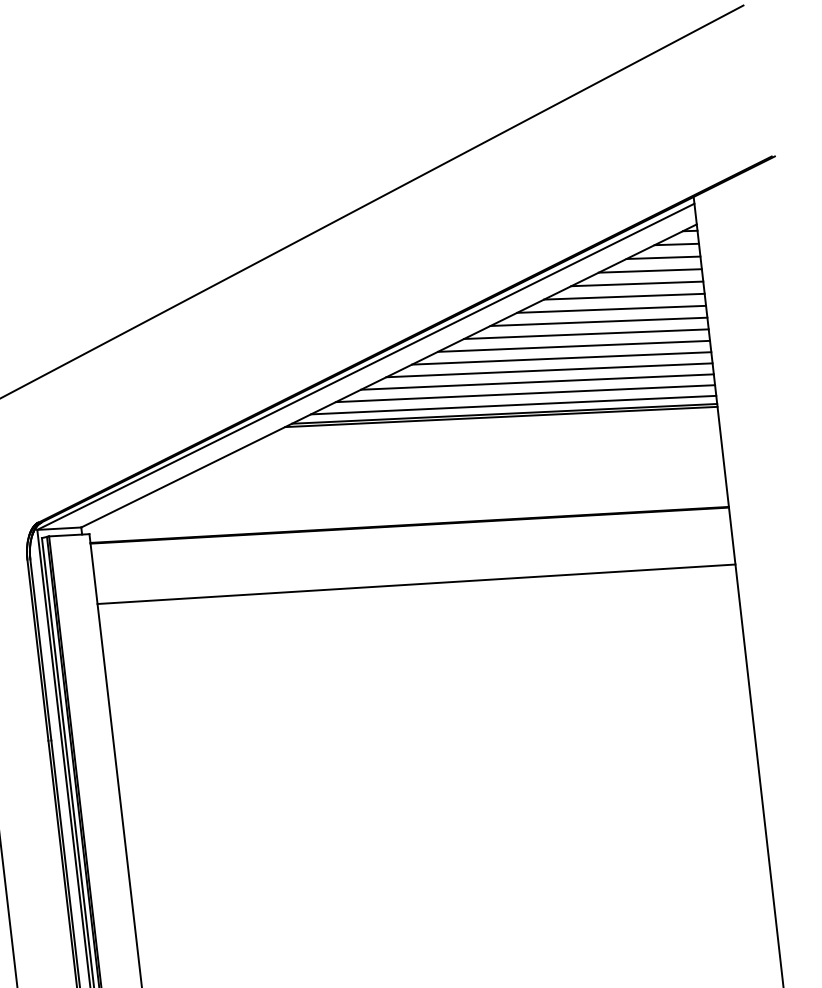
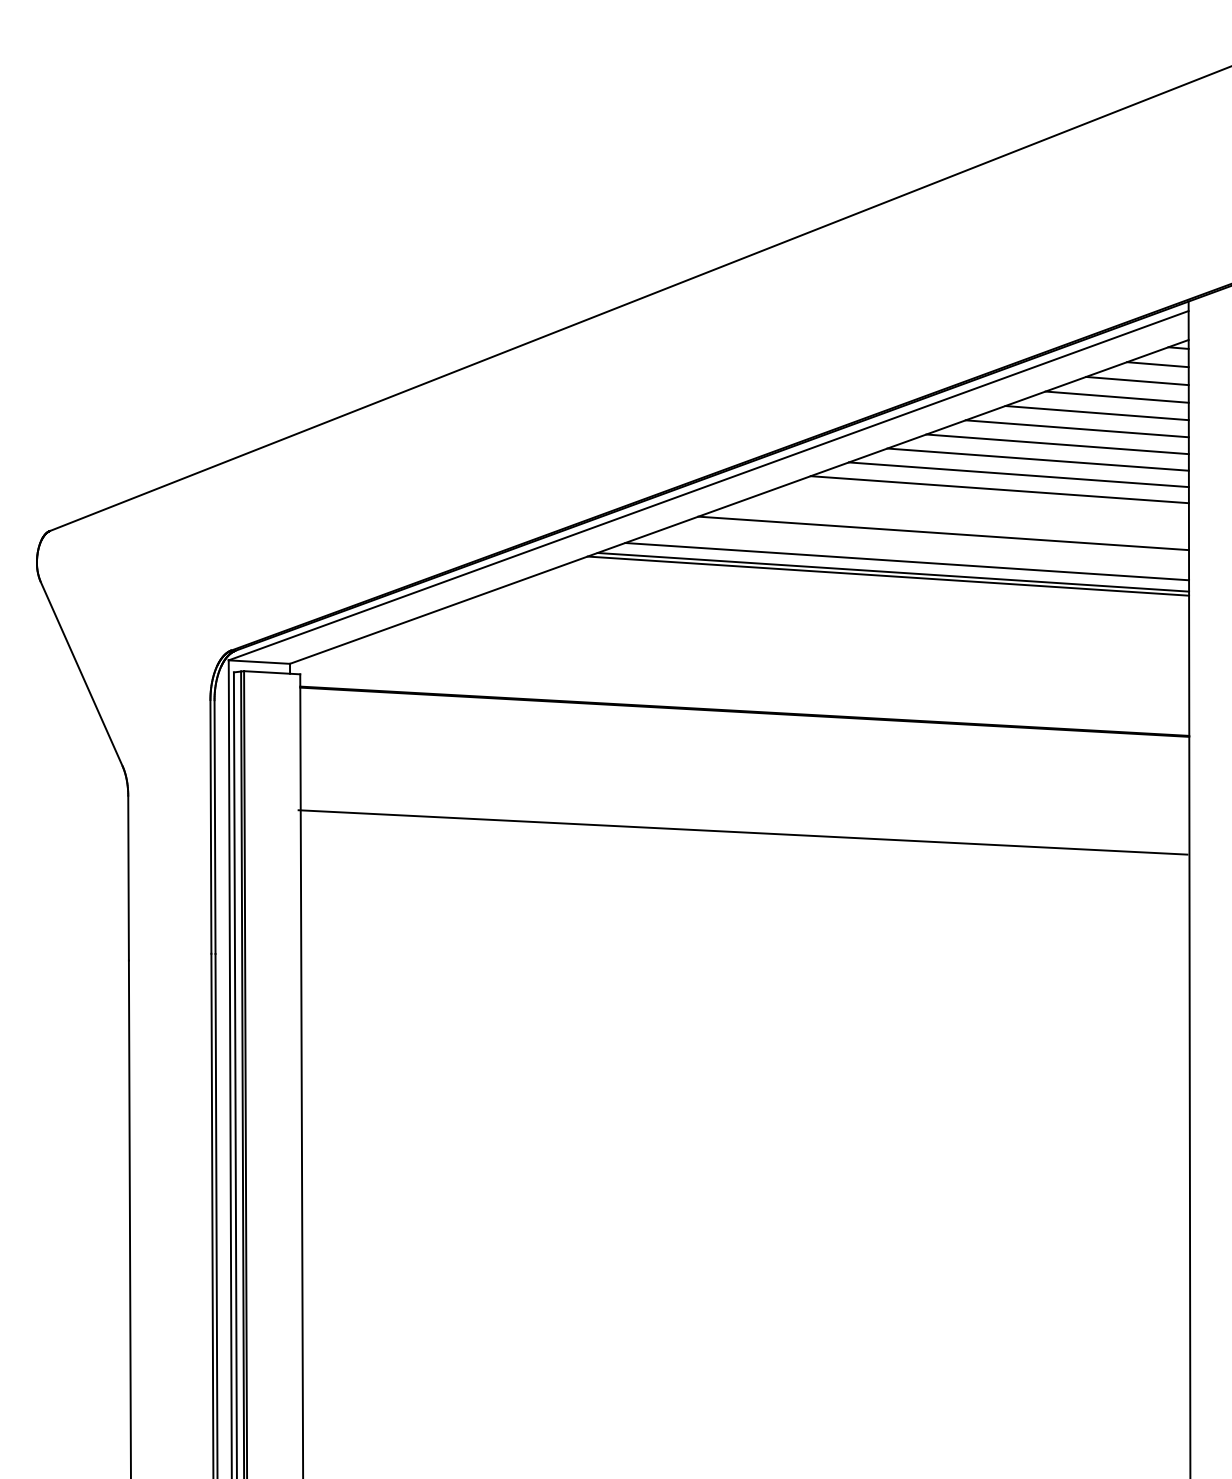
line: (561, 358) -> (980, 504), removed
line: (548, 369) -> (961, 518), removed
line: (525, 393) -> (925, 547), removed
line: (416, 584) -> (742, 832), moved

